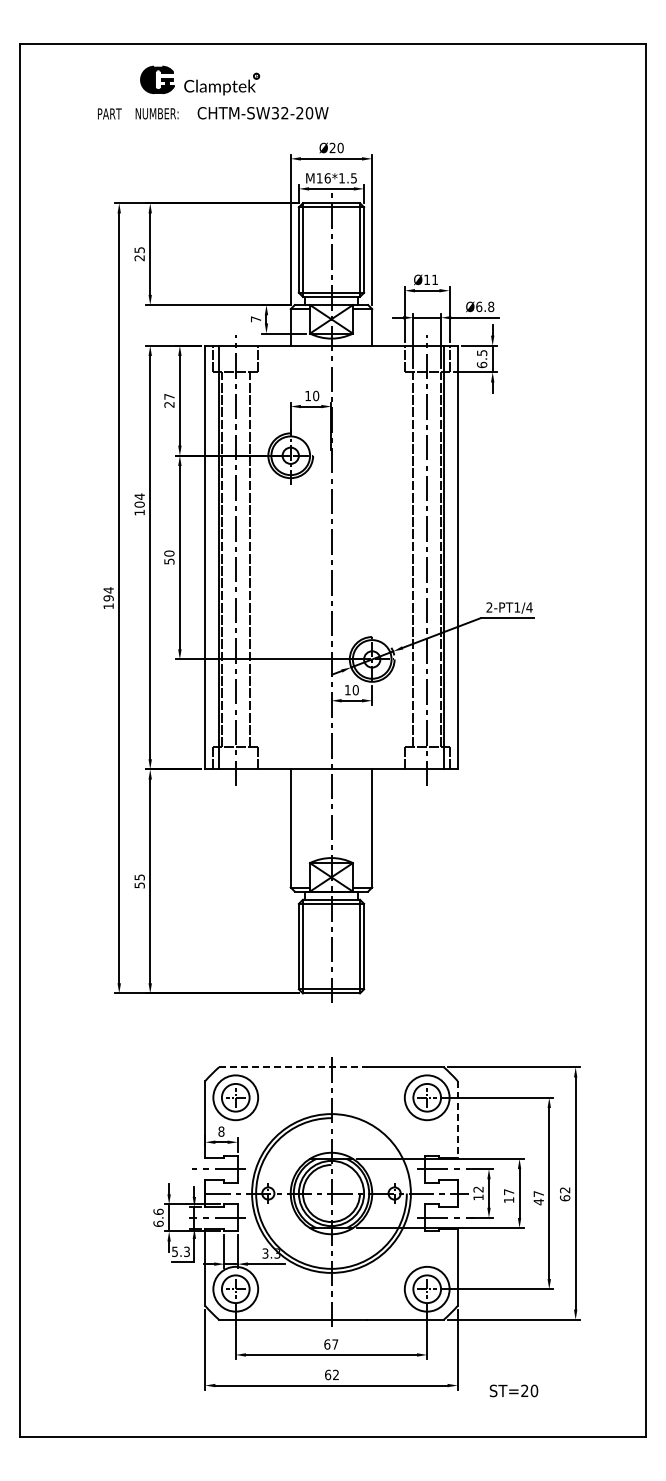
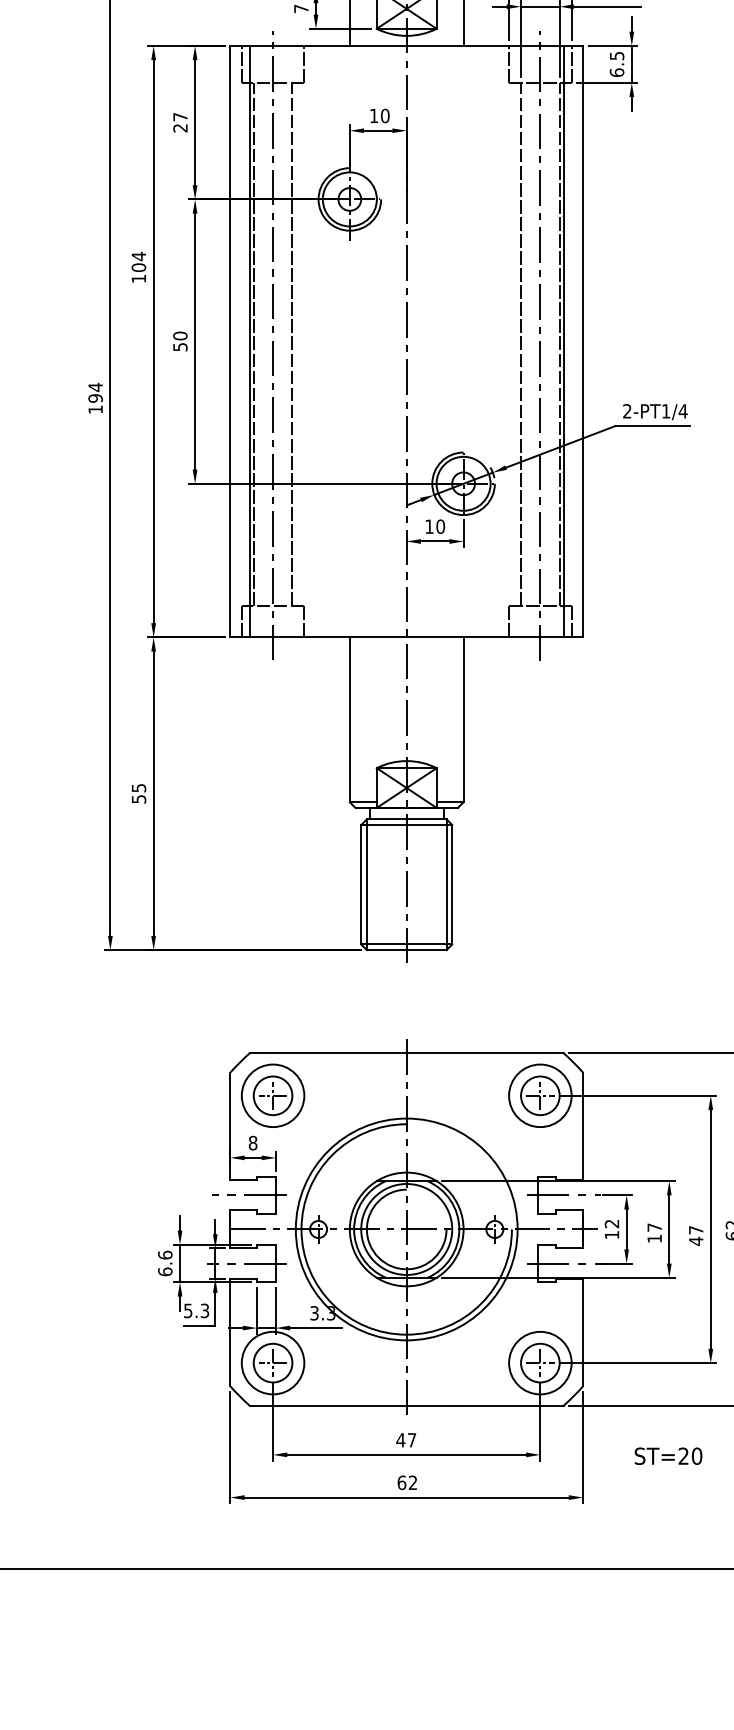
line: (292, 1067) -> (352, 1053), dashed -> solid
line: (457, 1119) -> (582, 1126), dashed -> solid
text: (327, 1344) -> (401, 1440), 67 -> 47
text: (513, 1390) -> (667, 1455), moved

